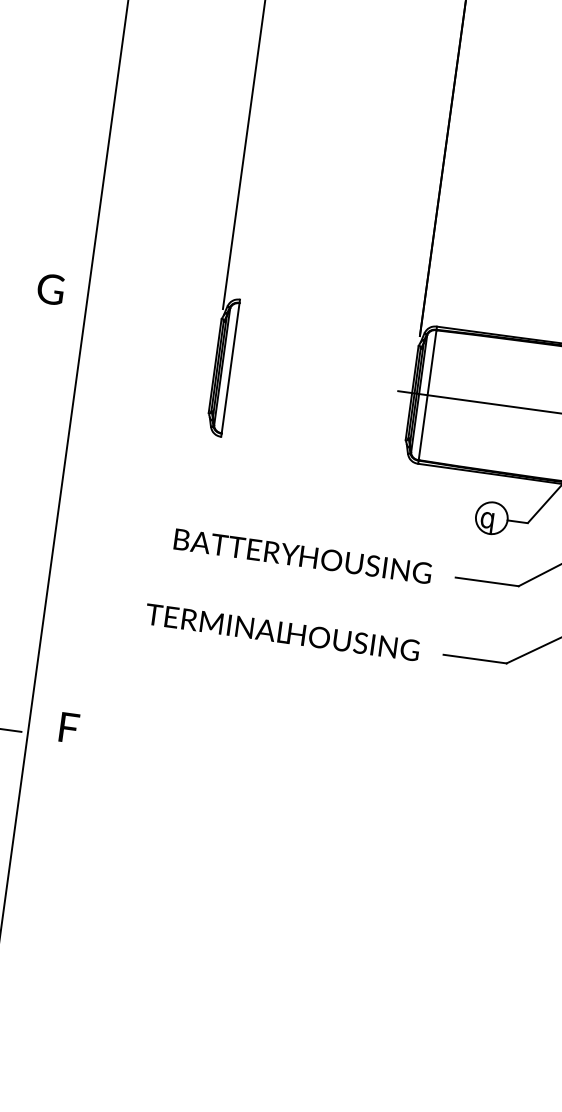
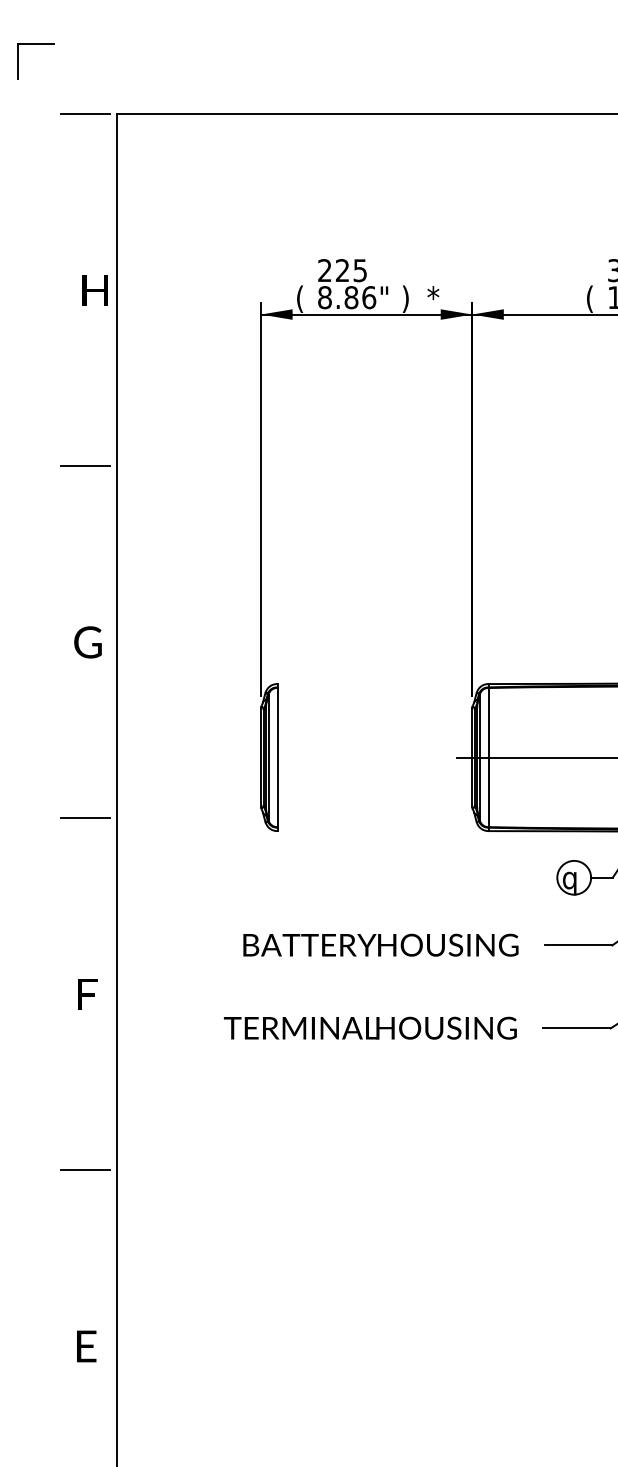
line: (87, 72) -> (84, 466), added
text: (50, 289) -> (87, 642), moved
line: (42, 400) -> (84, 818), added
text: (69, 727) -> (87, 994), moved

